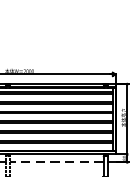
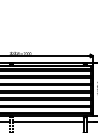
line: (55, 161) -> (47, 121), dashed -> solid

